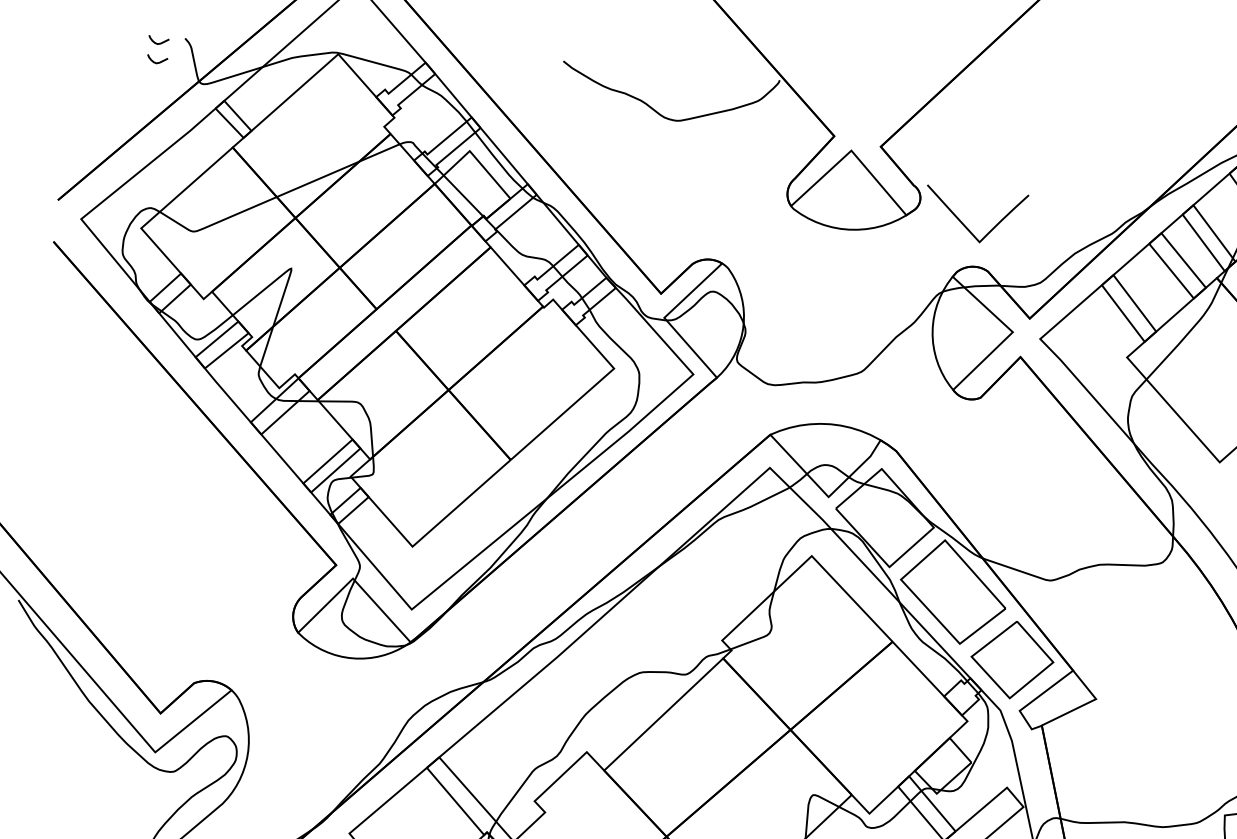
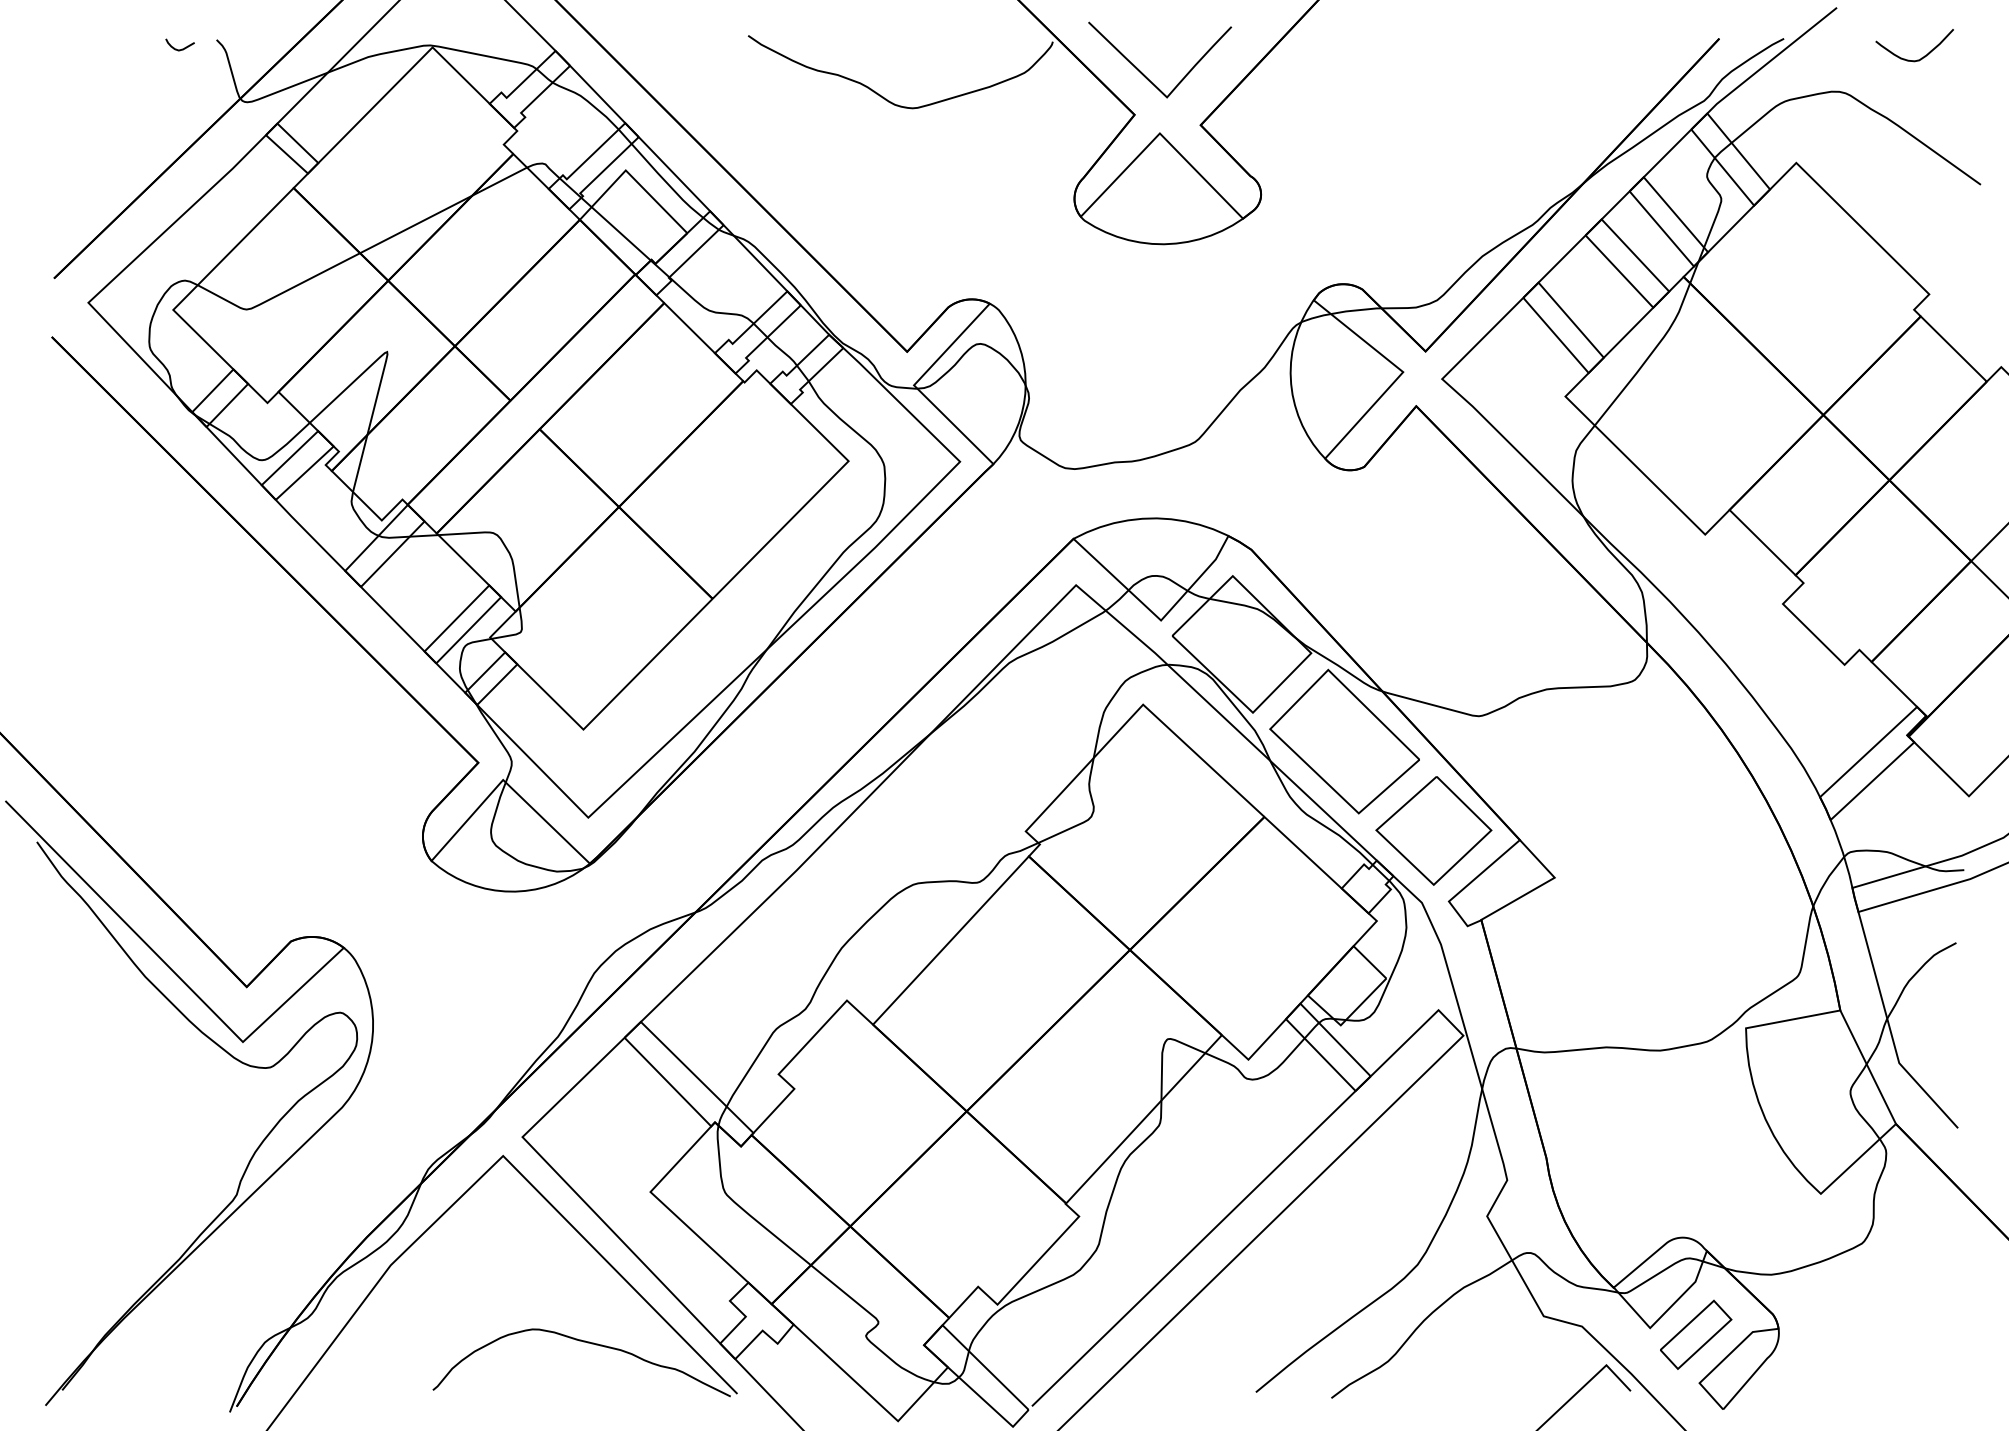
curve: (154, 61) -> (176, 75), removed
curve: (964, 224) -> (1144, 74), moved

